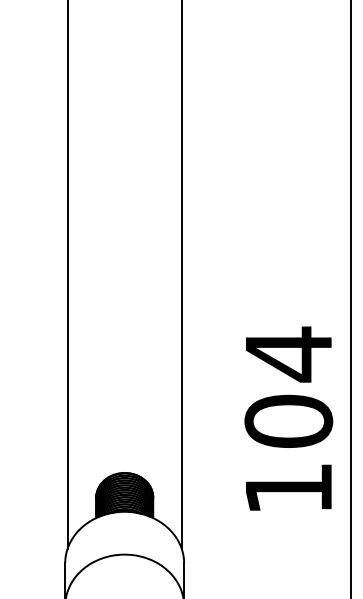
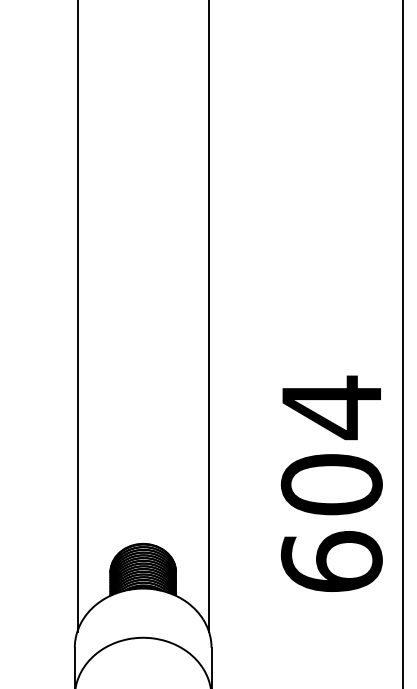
text: (288, 488) -> (331, 561), 104 -> 604

